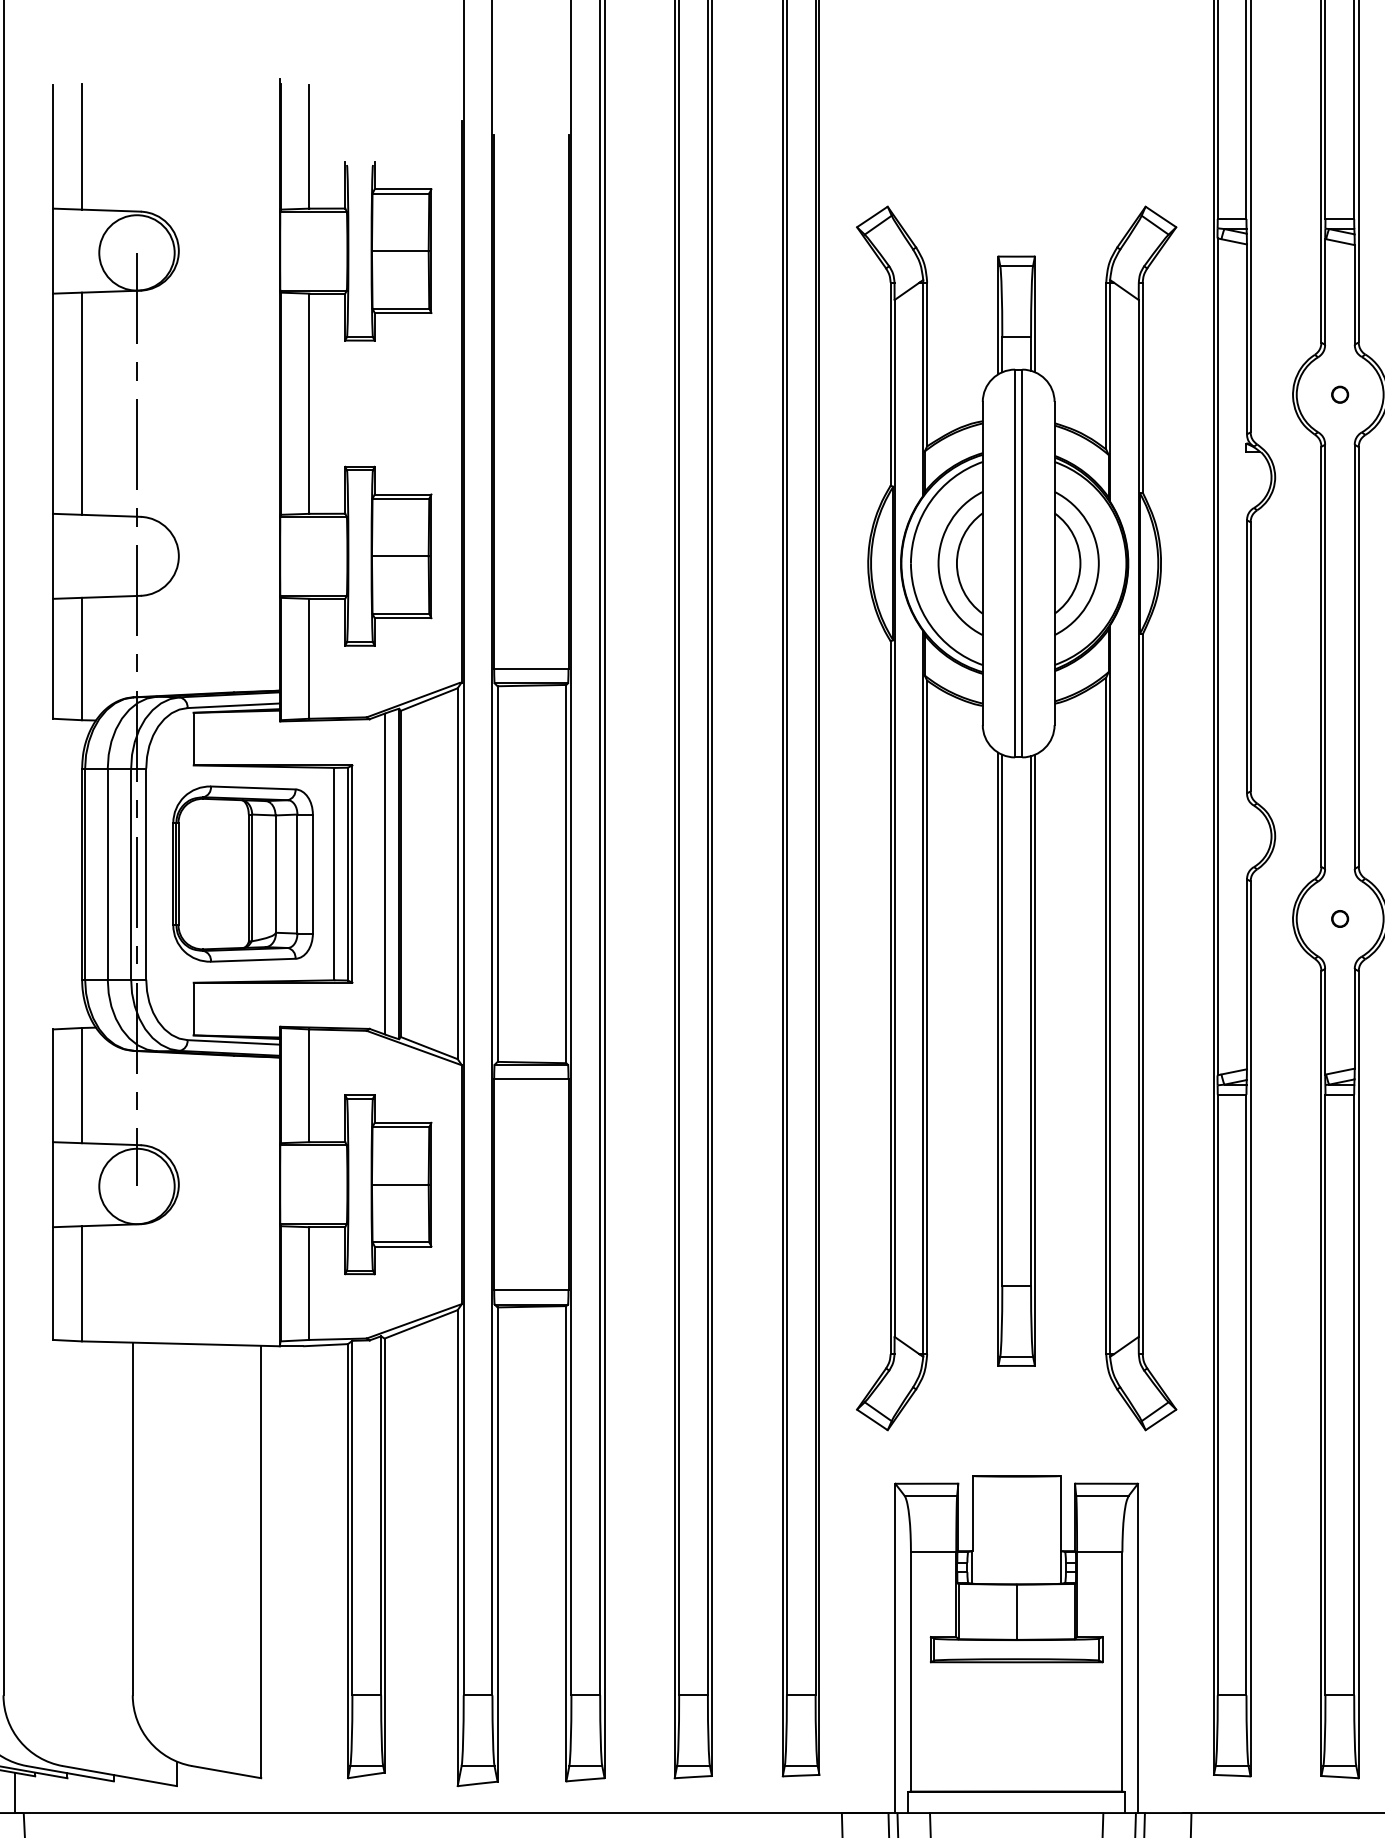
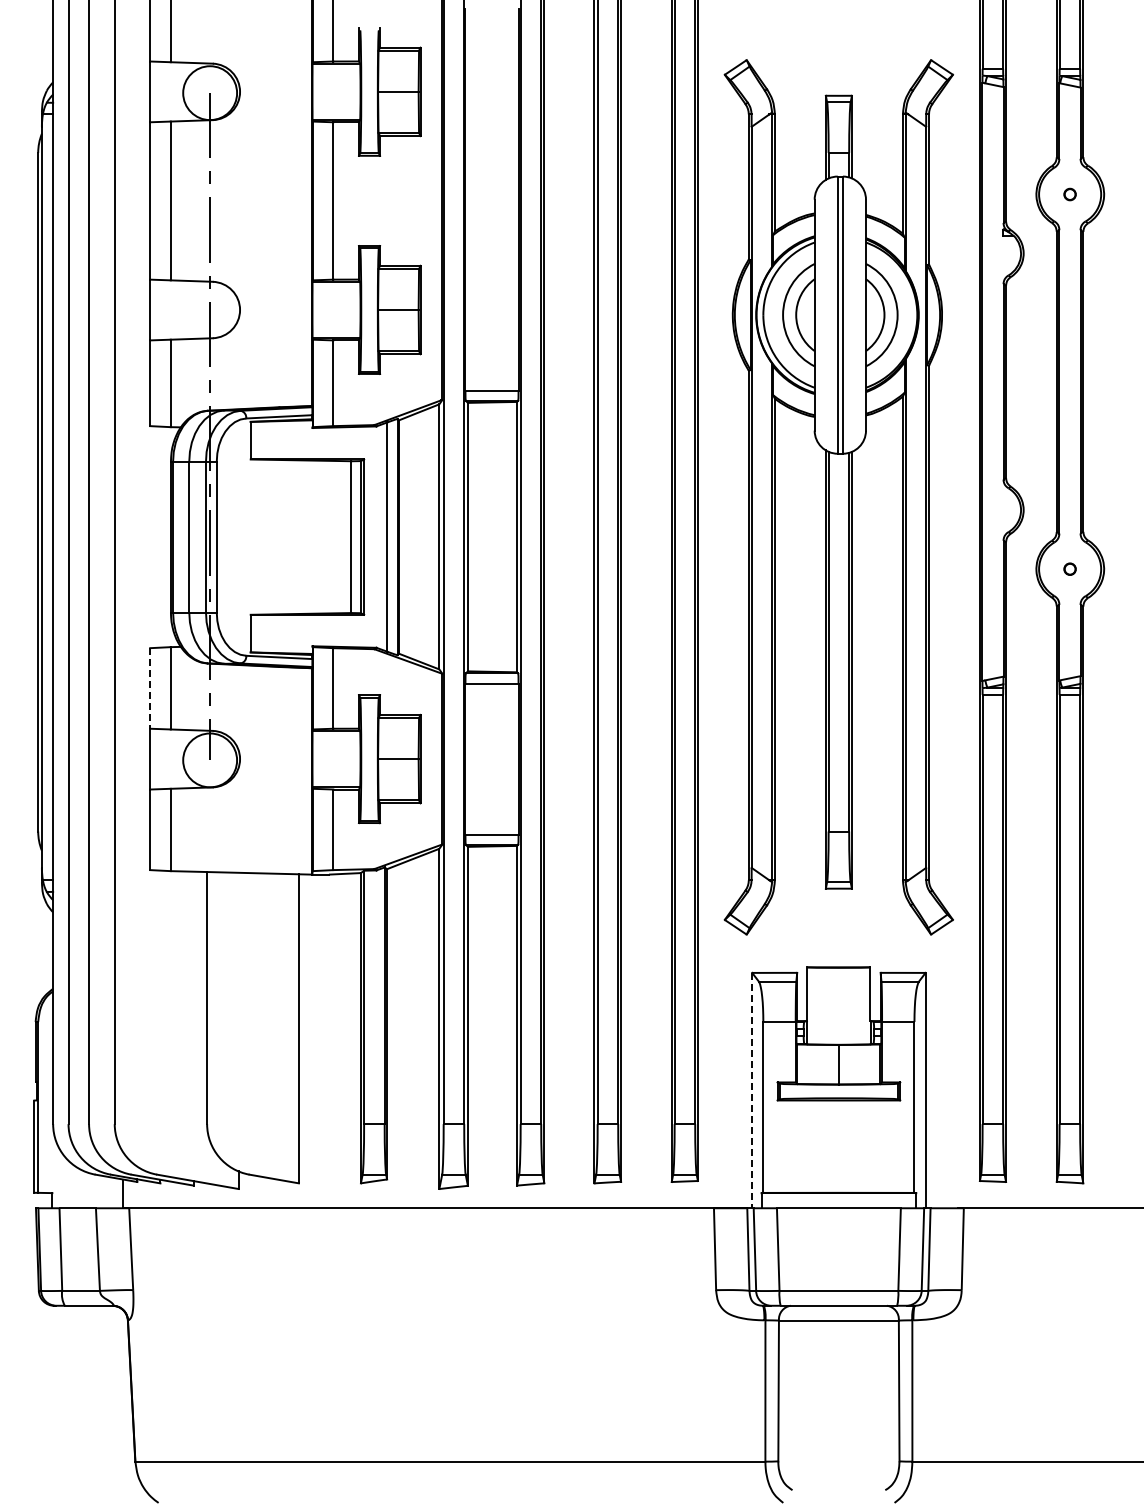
part: (242, 873) -> (285, 536), removed
line: (53, 1085) -> (150, 688), solid -> dashed
line: (895, 1648) -> (752, 1090), solid -> dashed

